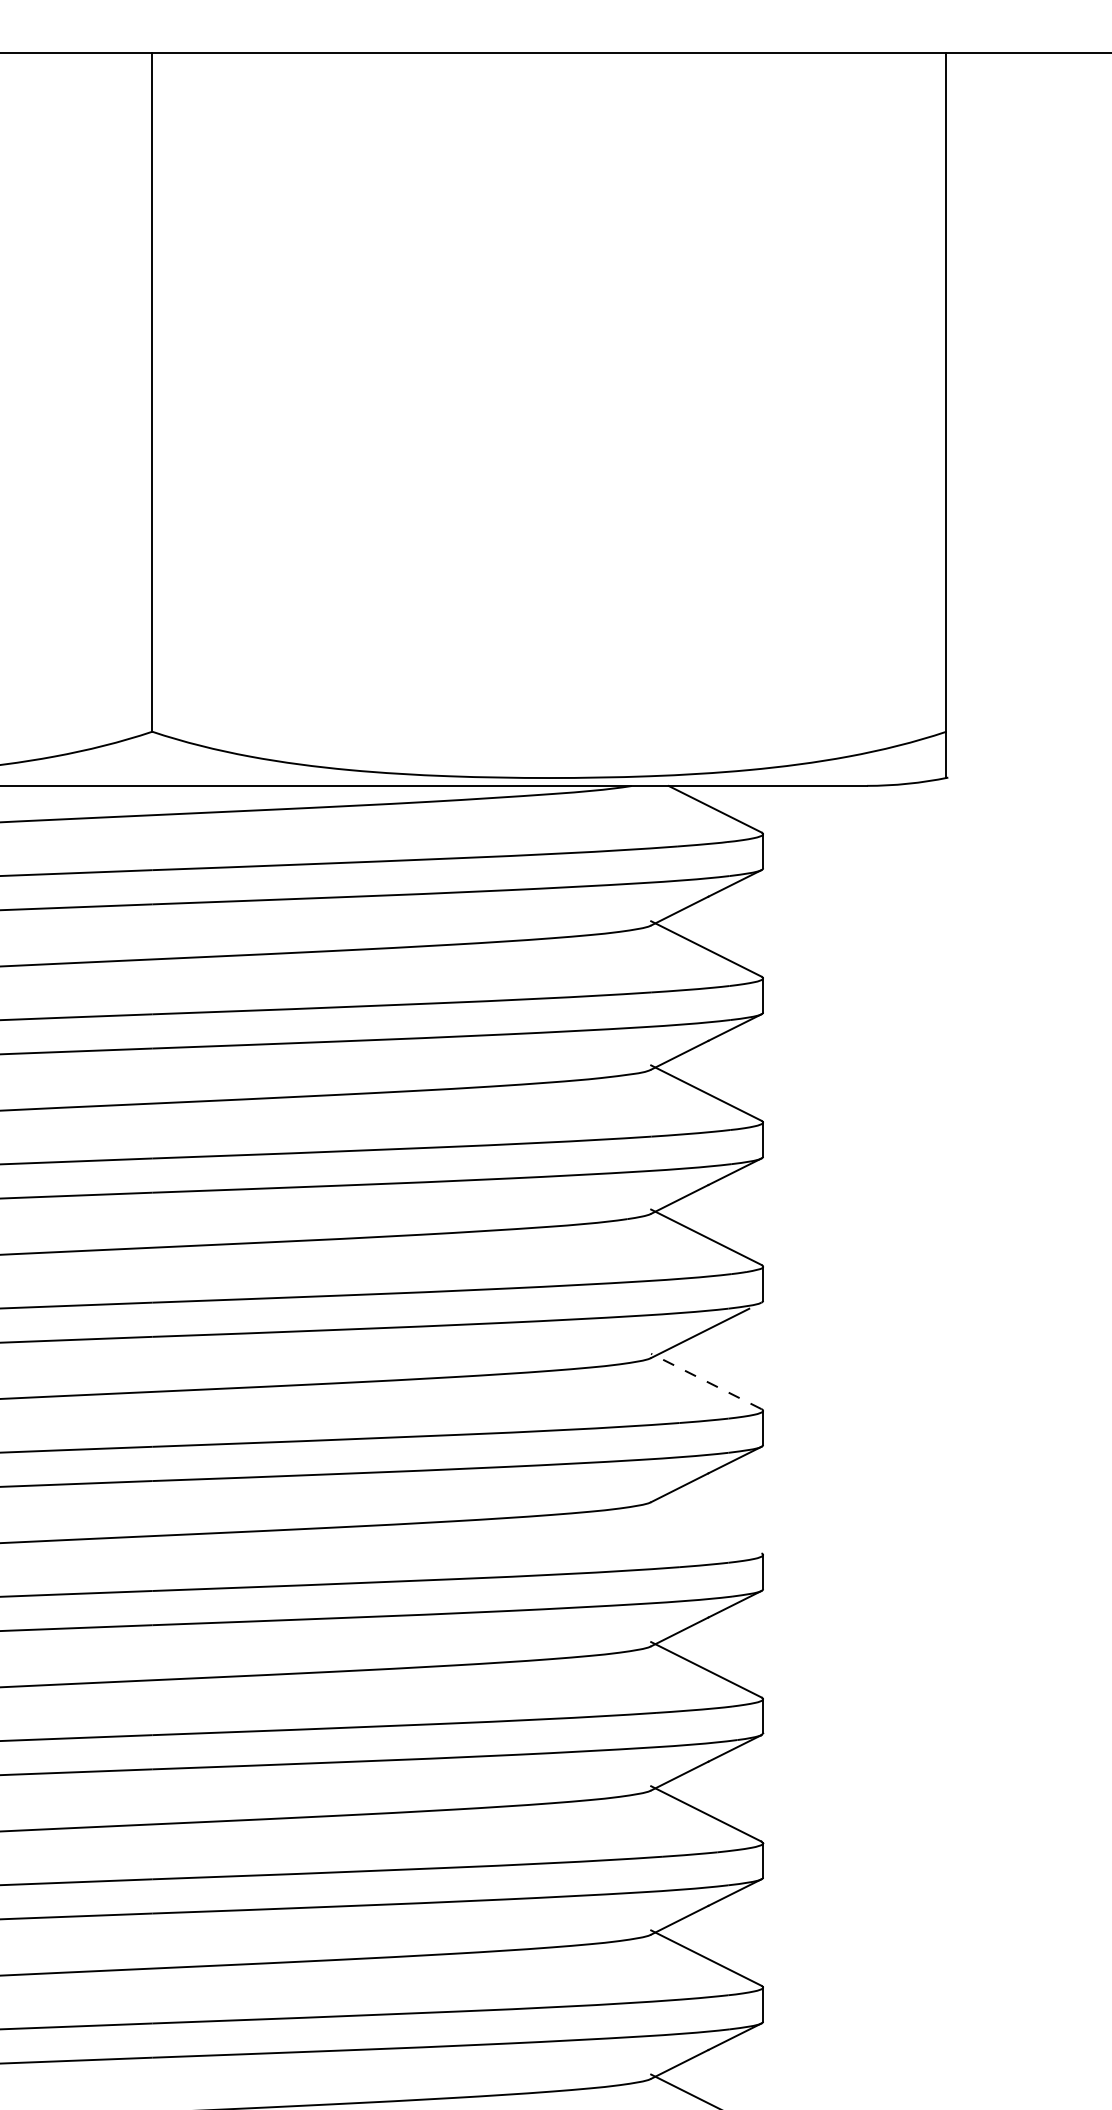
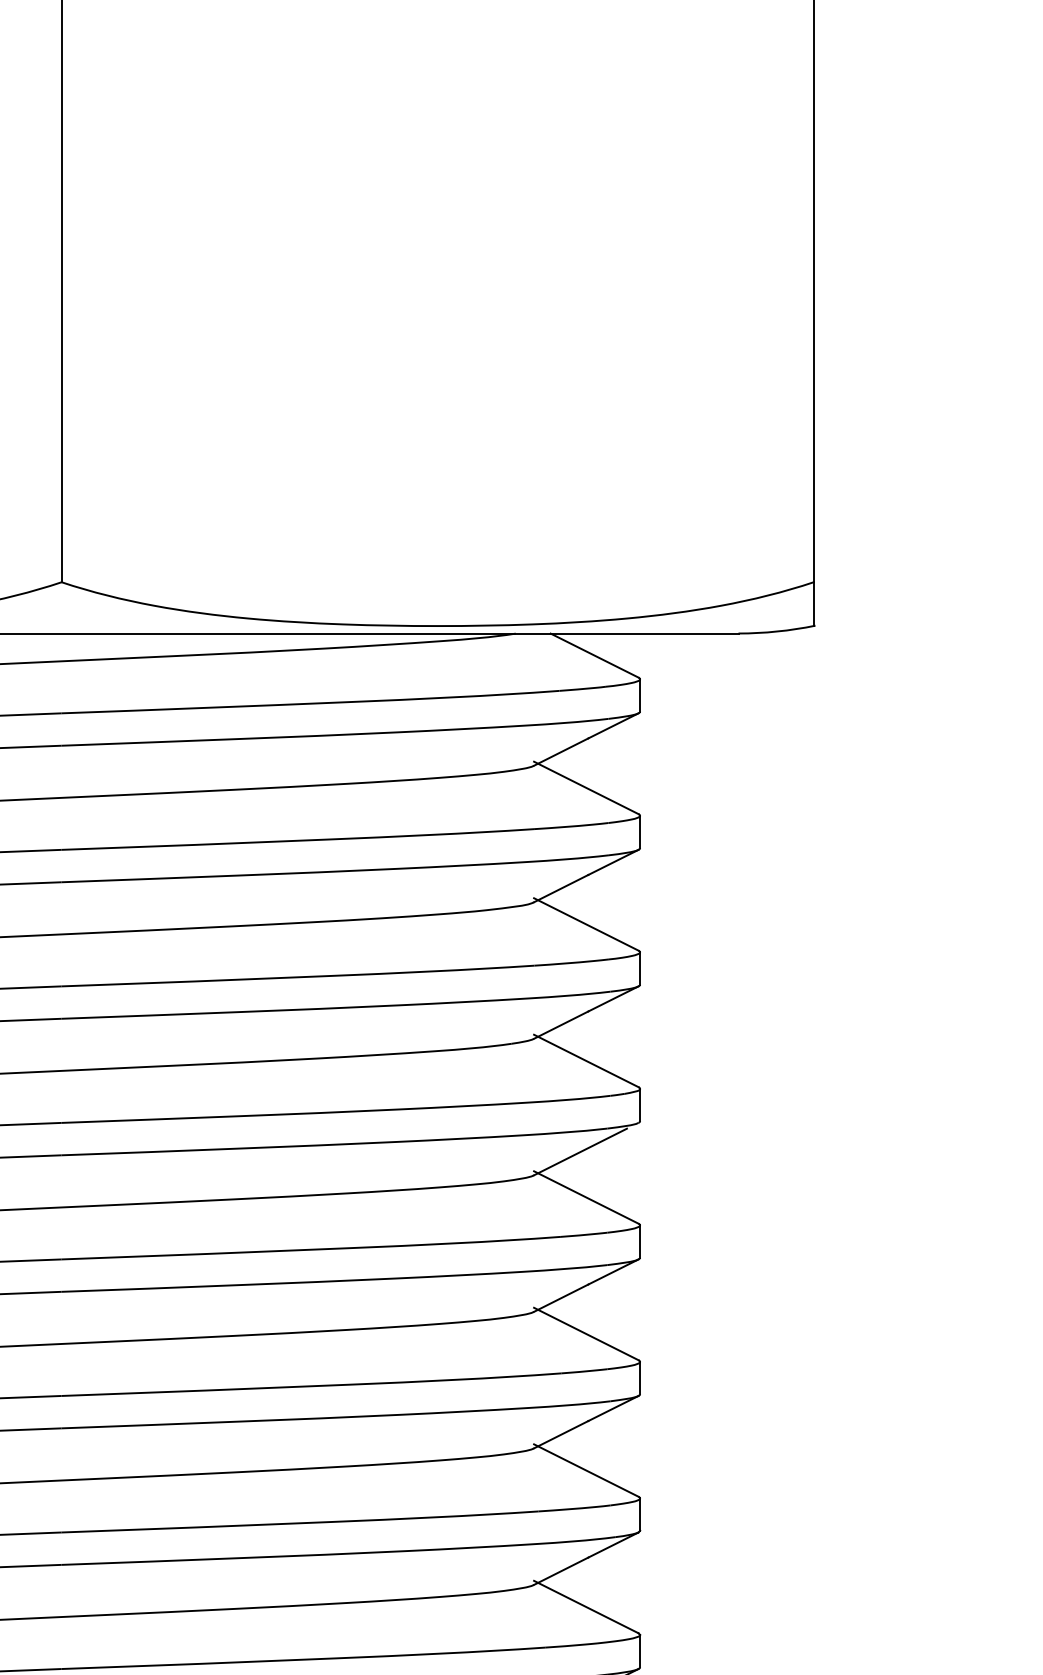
line: (706, 1381) -> (586, 1197), dashed -> solid
line: (706, 1525) -> (586, 1333), added

